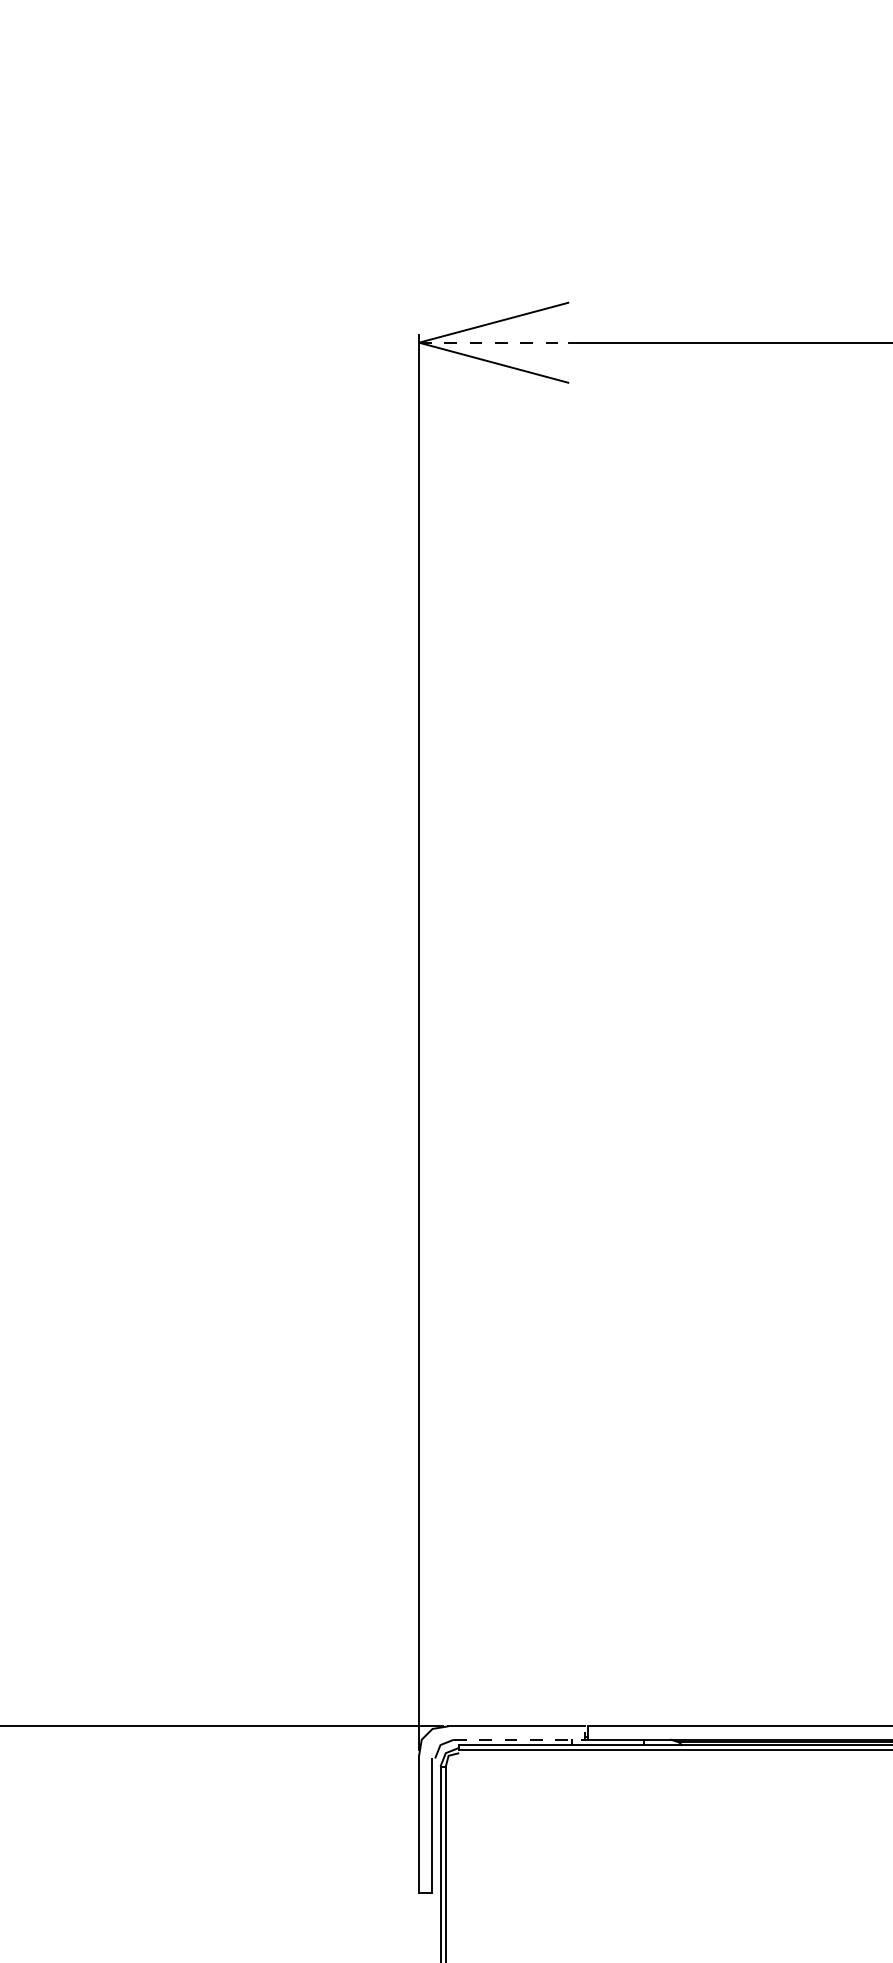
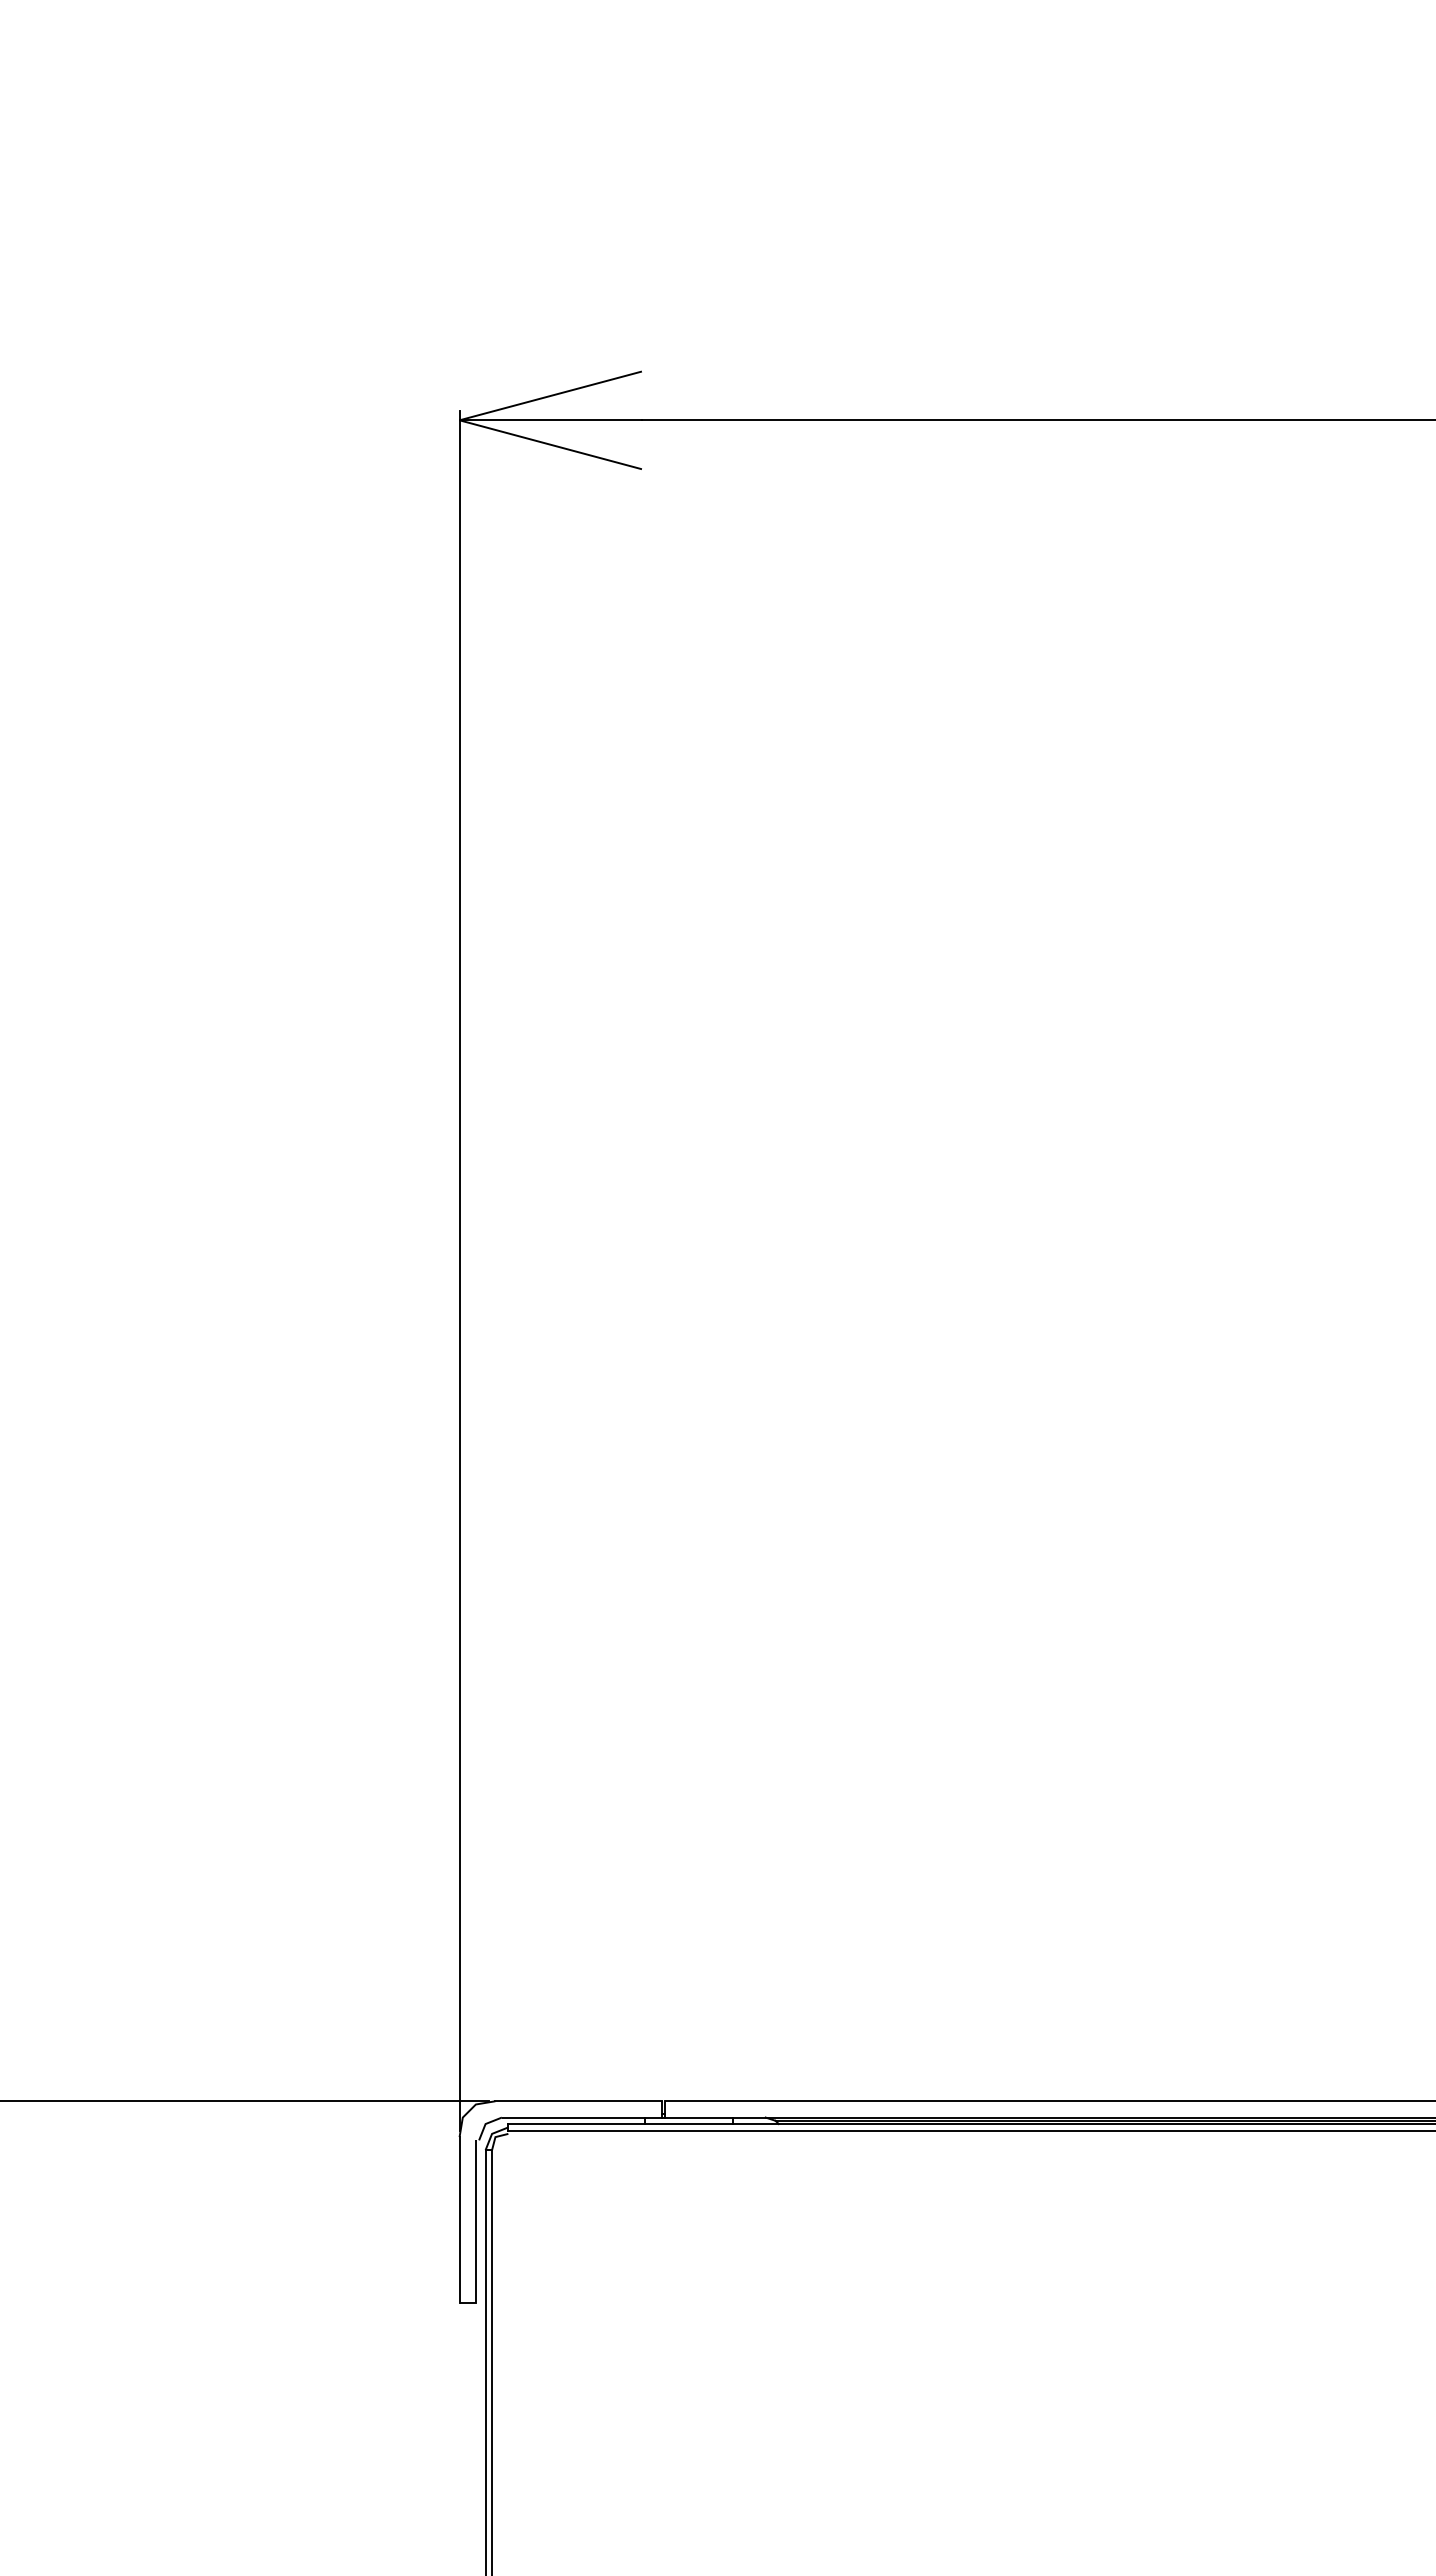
line: (494, 342) -> (551, 420), dashed -> solid
line: (526, 1739) -> (590, 2117), dashed -> solid

